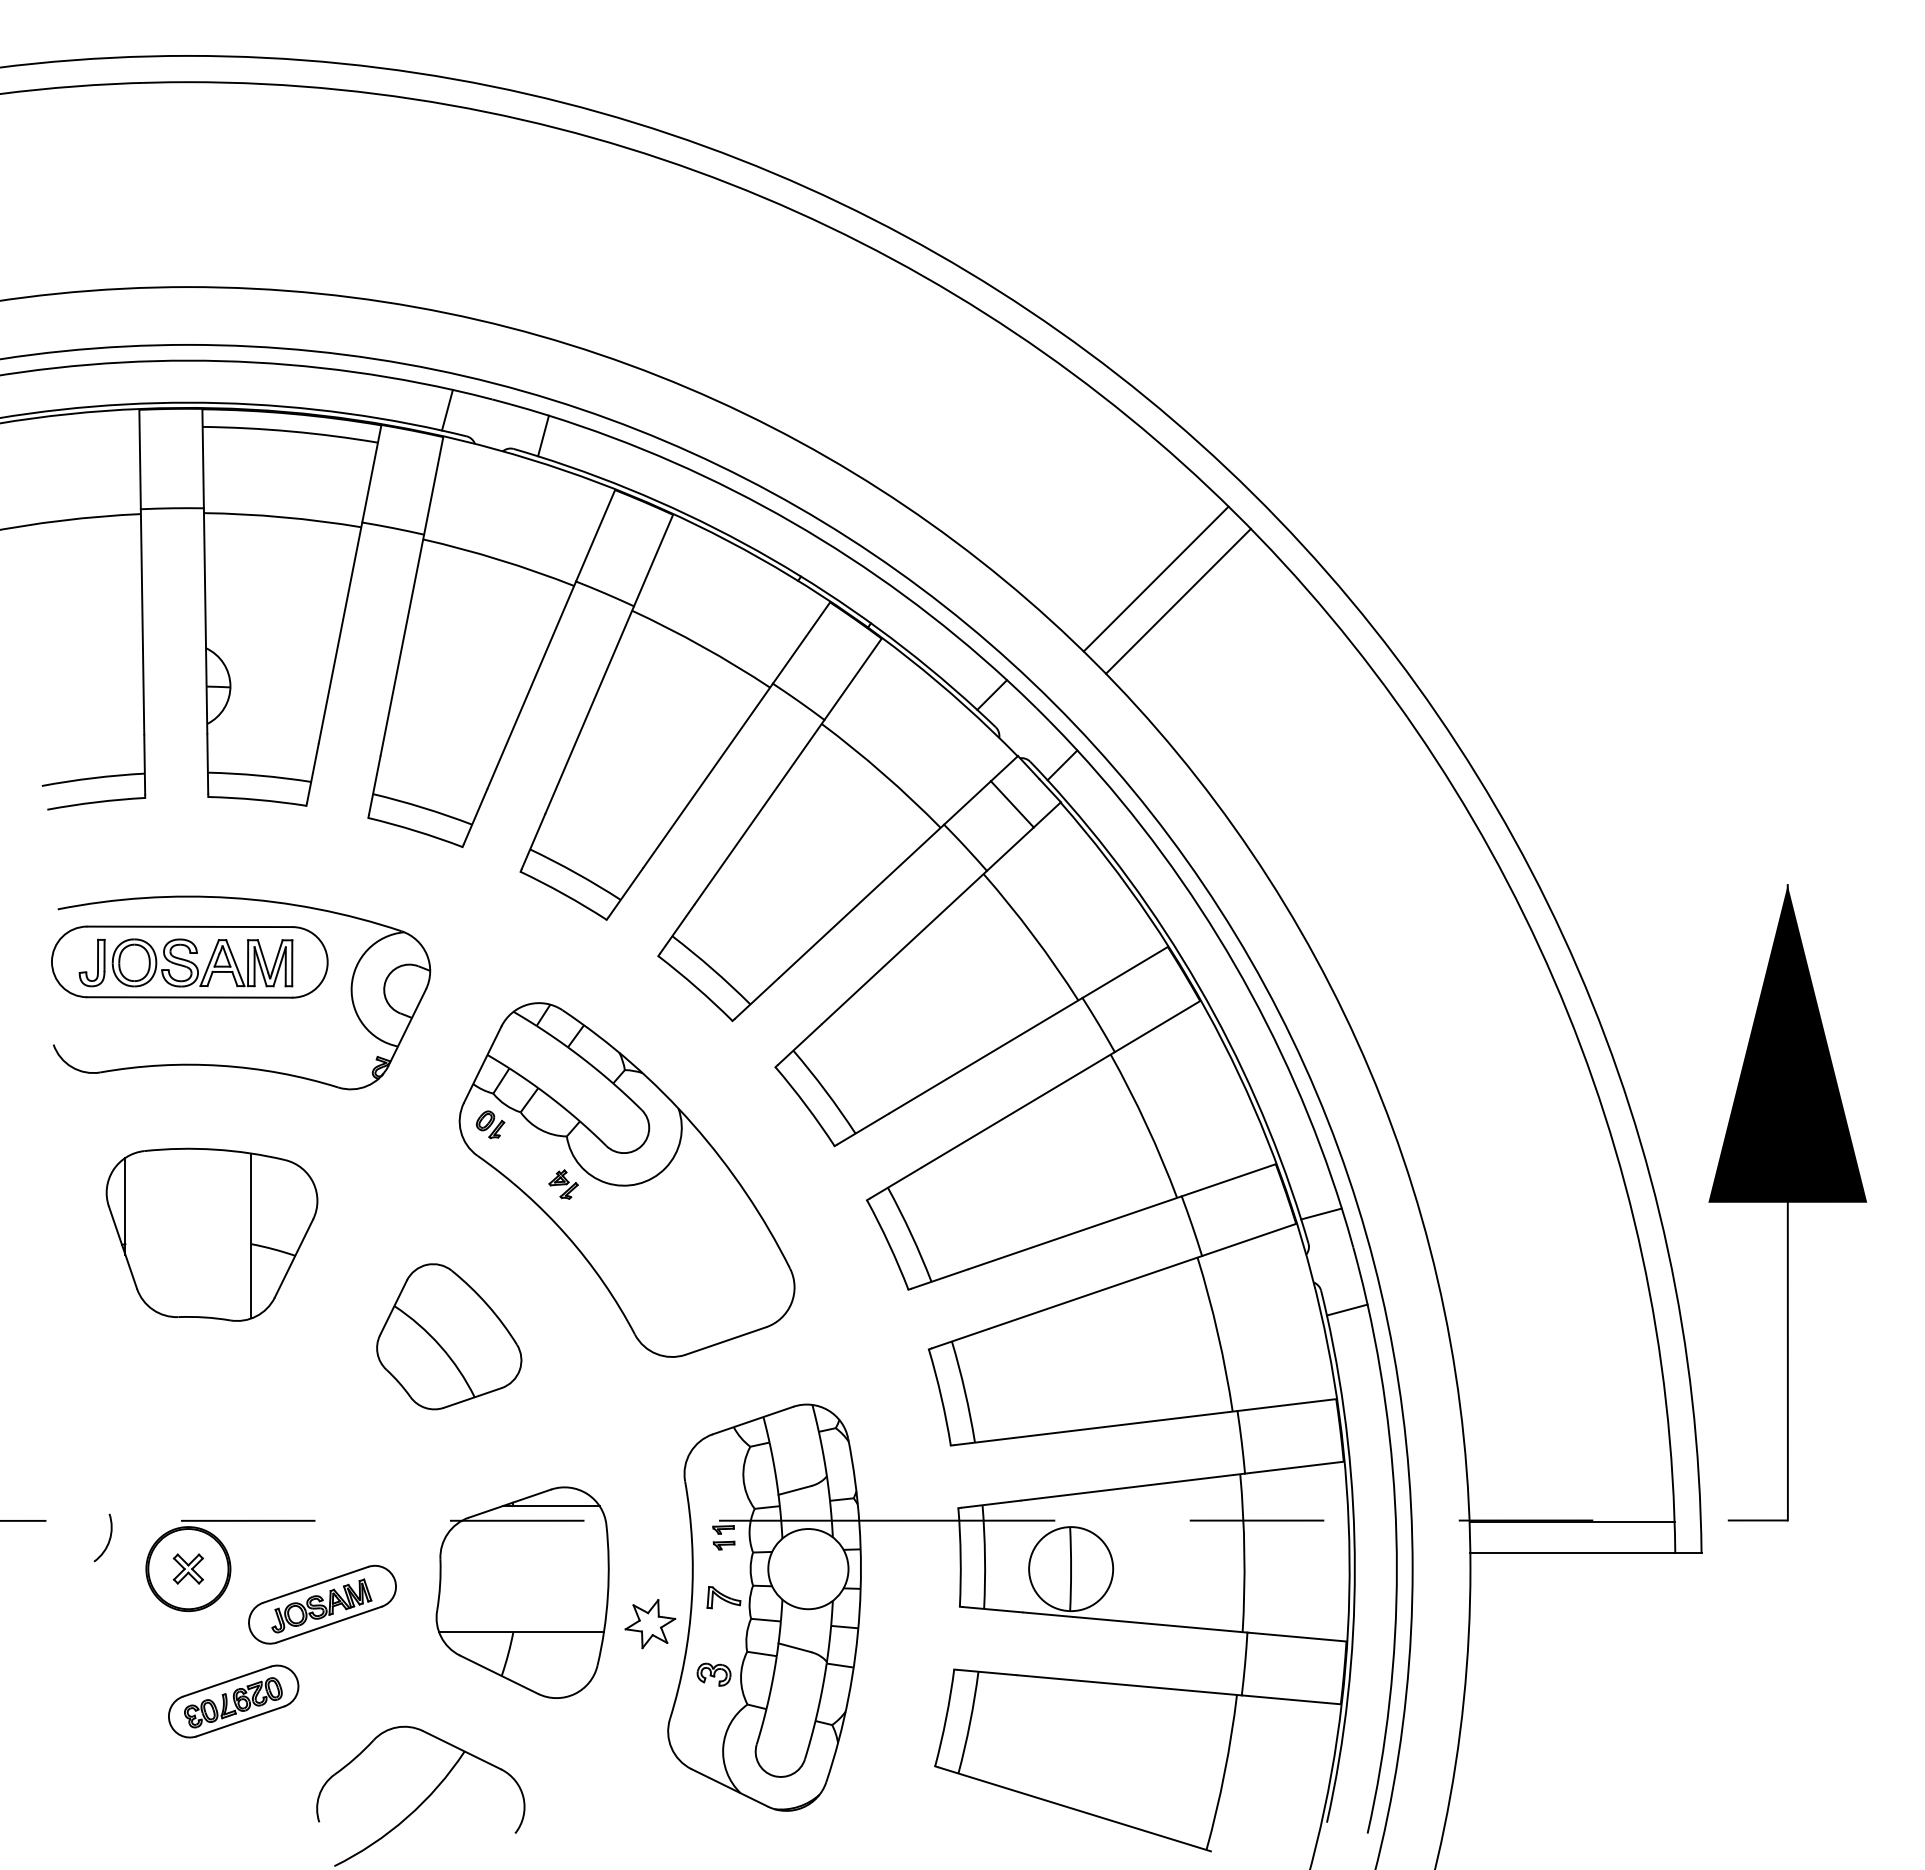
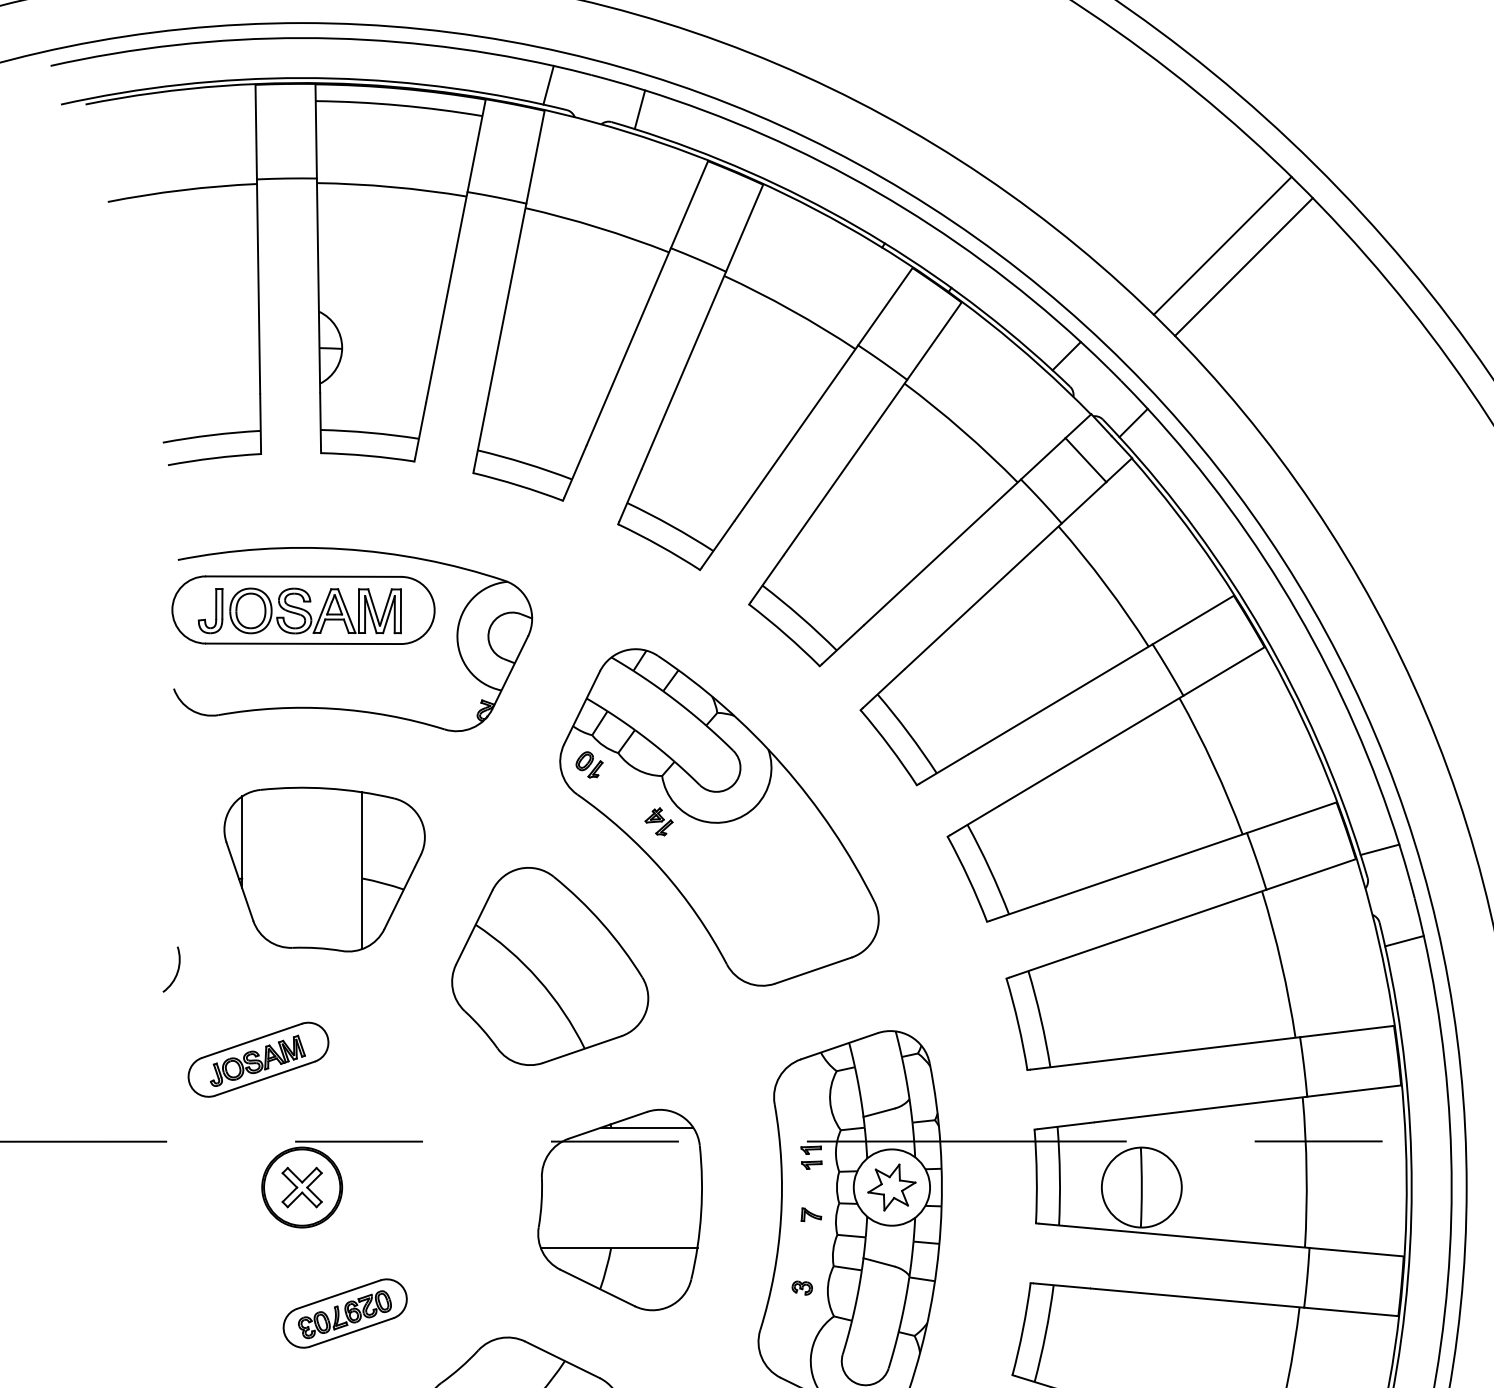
part: (449, 1336) -> (550, 966), size x1.43
arc: (108, 1540) -> (176, 972), moved
part: (188, 1568) -> (302, 1186), size x1.43
part: (723, 1597) -> (811, 1214), size x0.62
part: (322, 1604) -> (258, 1059), moved
part: (650, 1624) -> (892, 1187), moved
part: (714, 1674) -> (802, 1287), size x0.62

